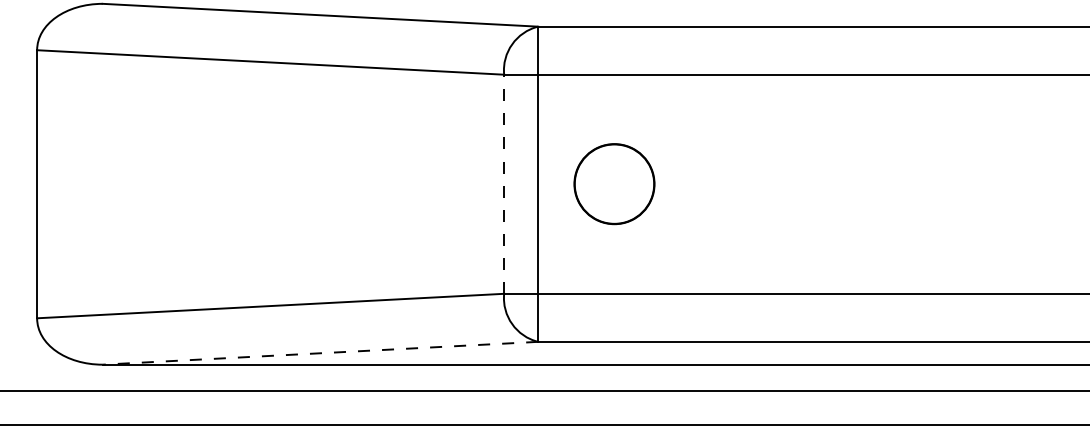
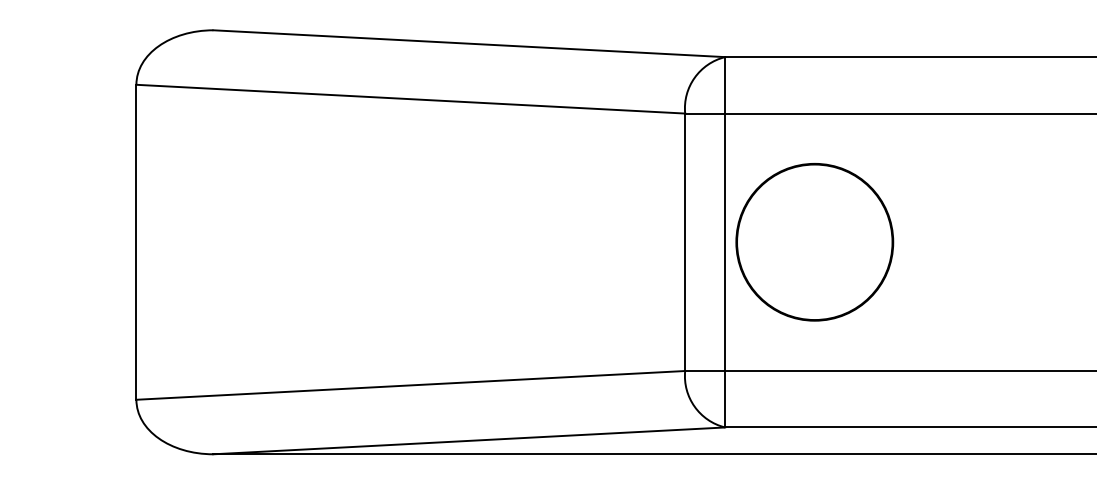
part: (614, 183) -> (814, 241), size x1.67
line: (504, 184) -> (685, 242), dashed -> solid
line: (319, 353) -> (468, 441), dashed -> solid

